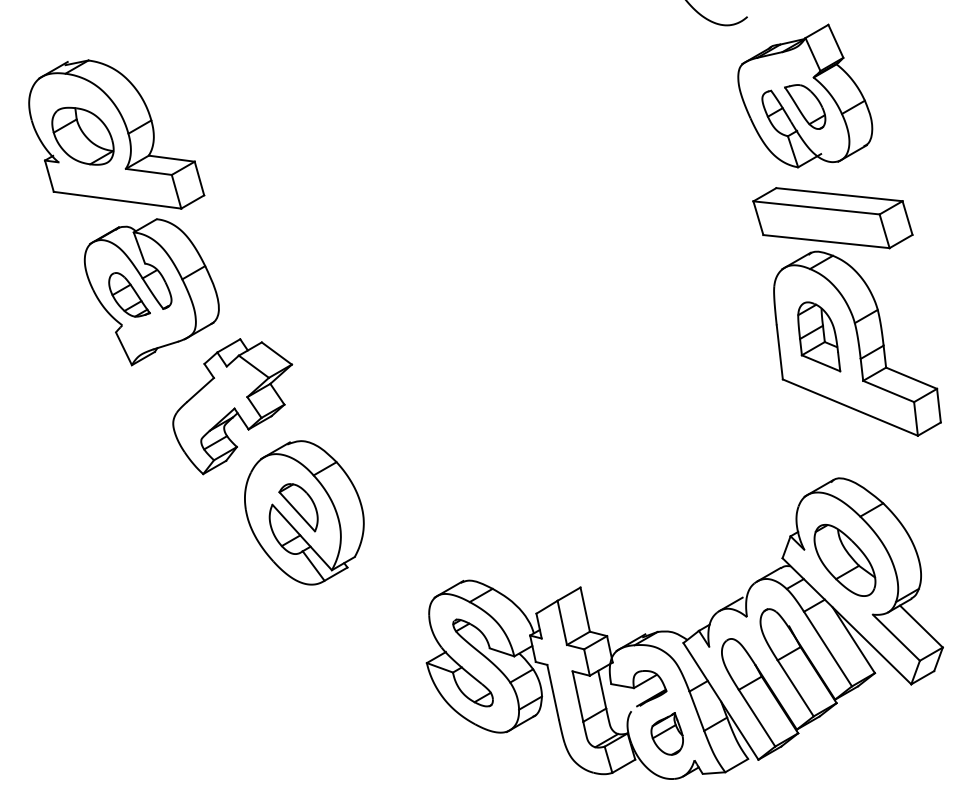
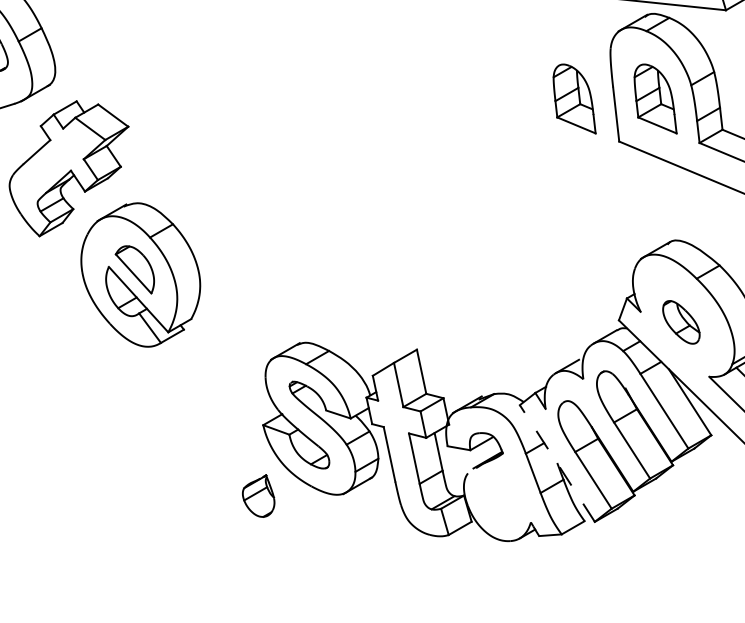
part: (738, 336) -> (574, 98), added
part: (844, 559) -> (680, 321), size x0.6
line: (720, 700) -> (556, 462), solid -> dashed
part: (666, 733) -> (257, 495), moved

